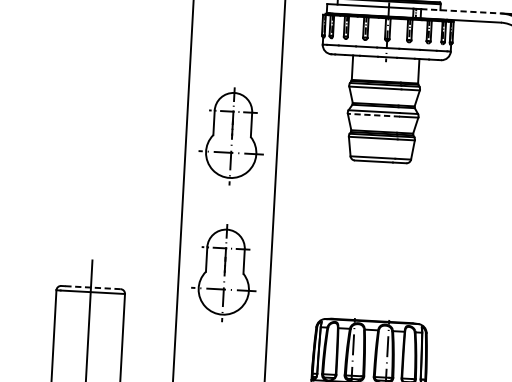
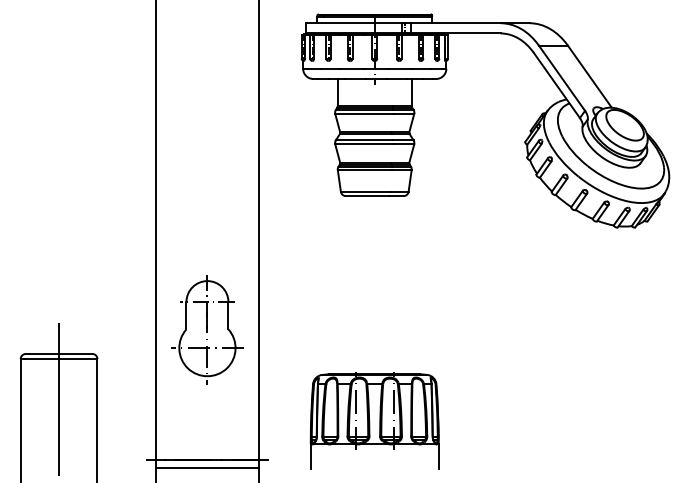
line: (461, 11) -> (455, 23), dashed -> solid
line: (373, 115) -> (363, 144), dashed -> solid
part: (232, 136) -> (207, 176), removed
line: (92, 287) -> (60, 353), dashed -> solid

